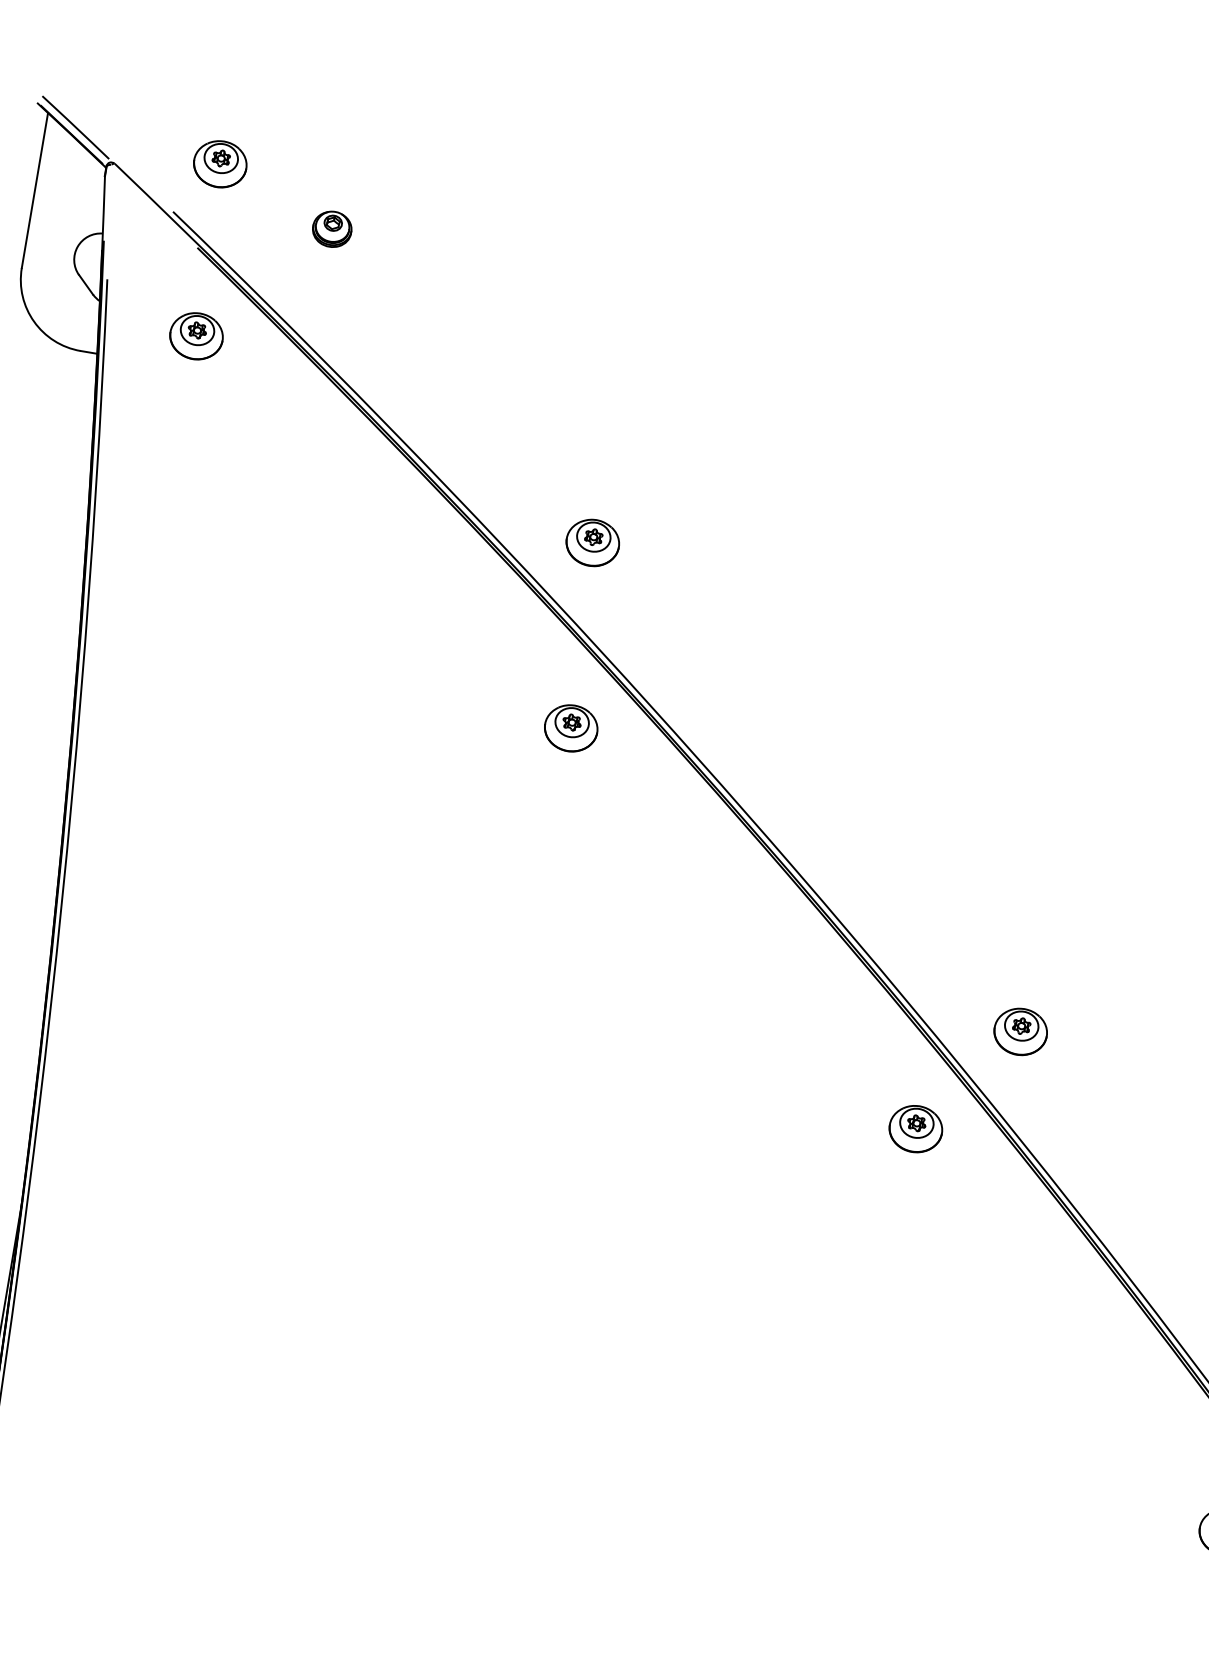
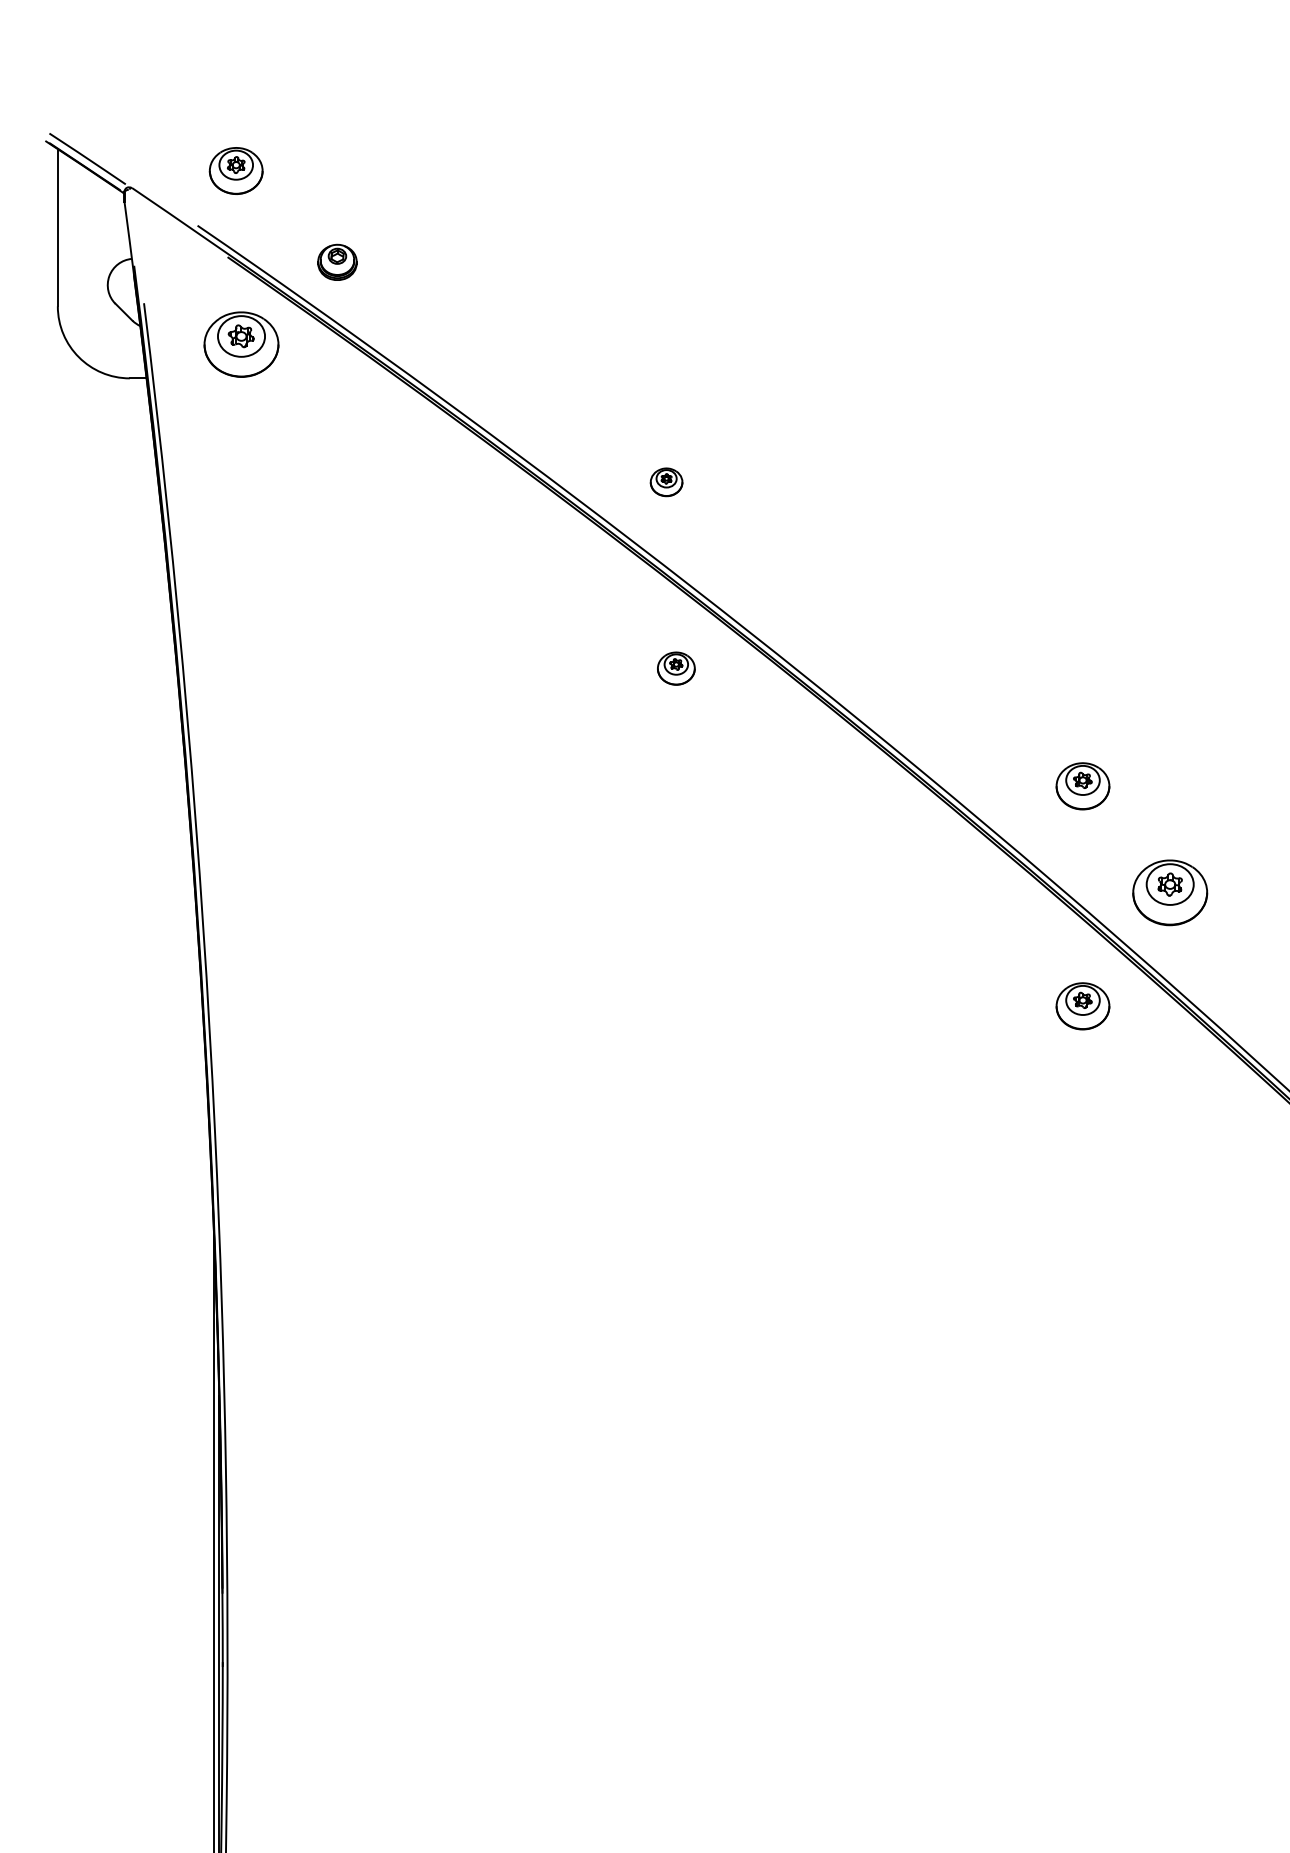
part: (332, 228) -> (337, 261), moved
part: (196, 336) -> (241, 344), size x1.4
part: (592, 543) -> (666, 482), size x0.6
part: (571, 728) -> (676, 668), size x0.7
part: (952, 912) -> (1082, 786), added
part: (1020, 1032) -> (1169, 893), size x1.4

